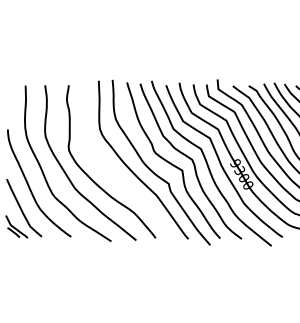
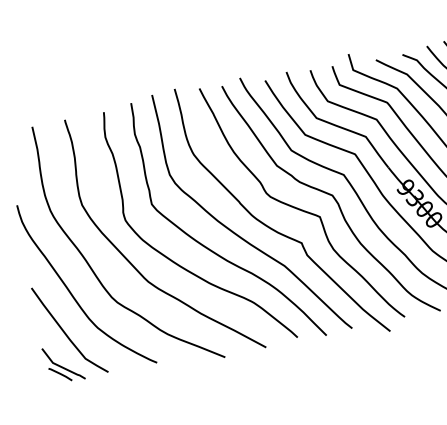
curve: (114, 175) -> (208, 246), added

